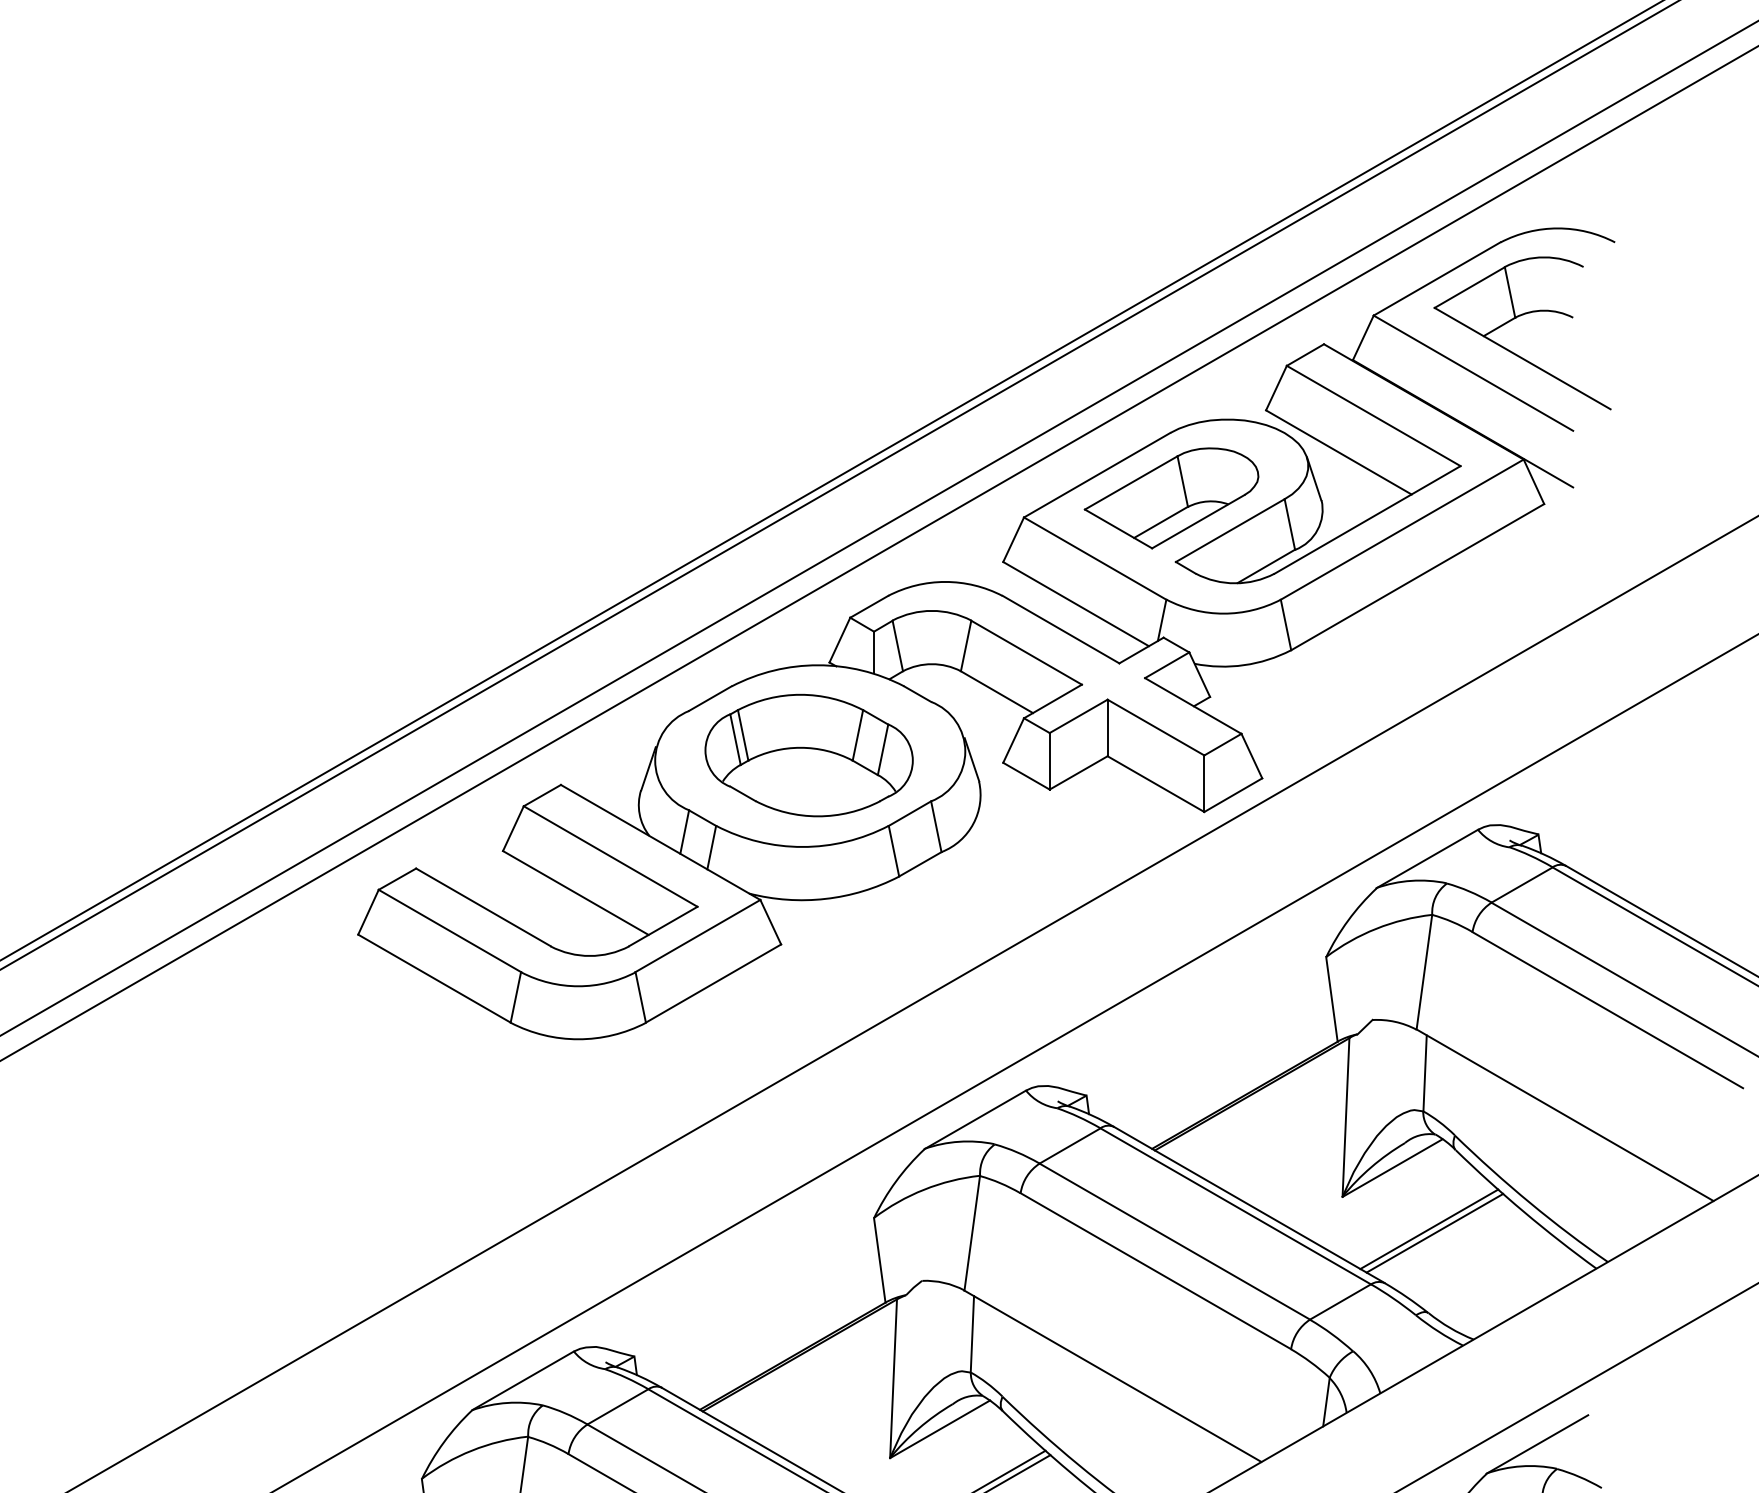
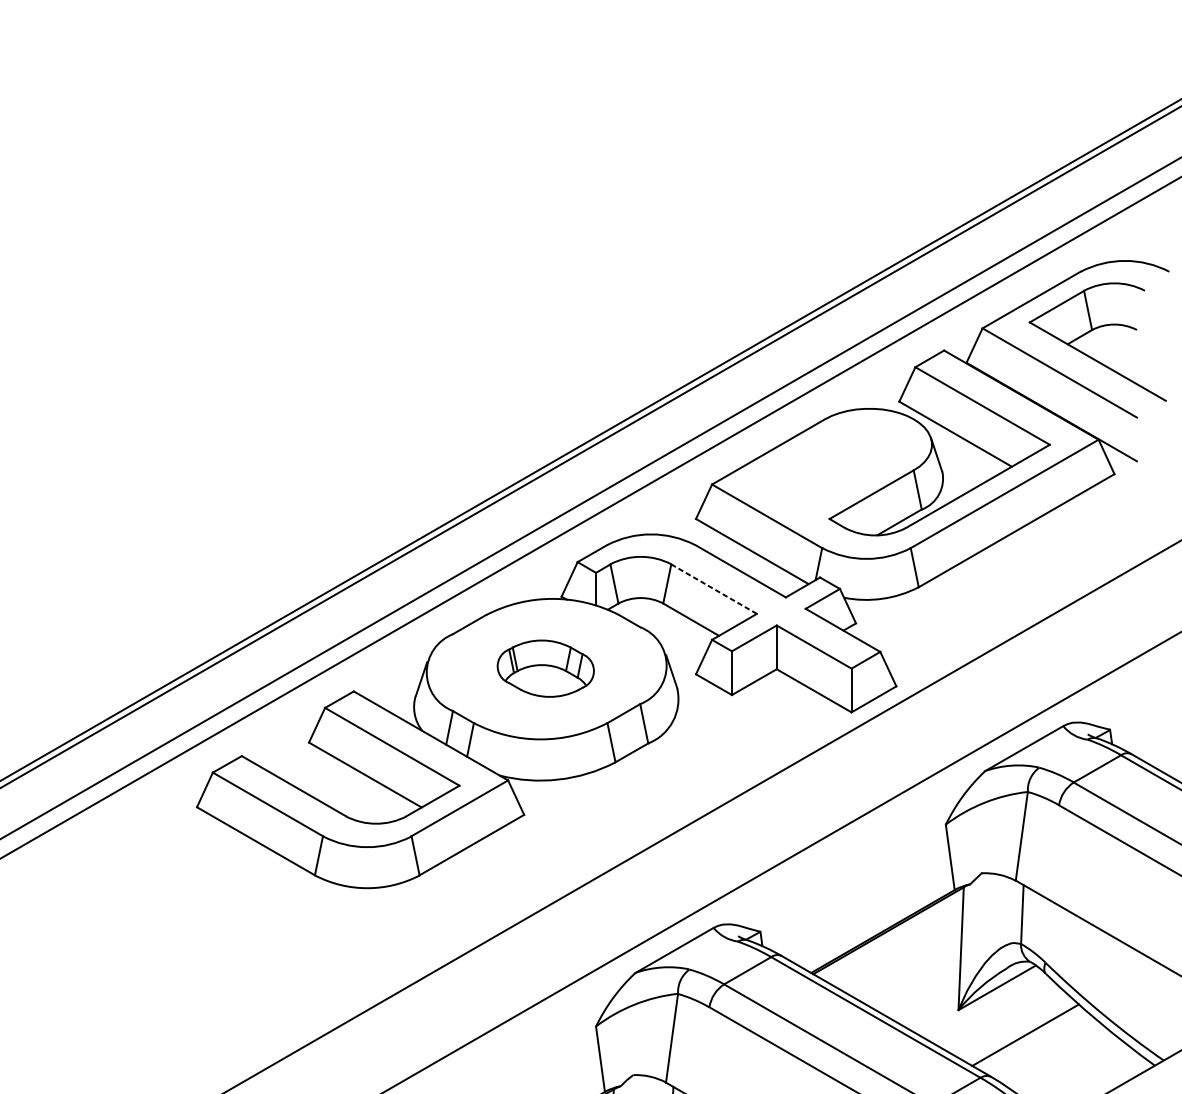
part: (1171, 498) -> (826, 469), removed
line: (1026, 652) -> (714, 588), solid -> dashed
part: (808, 755) -> (545, 668), size x0.6
line: (1434, 1232) -> (1029, 1037), removed

